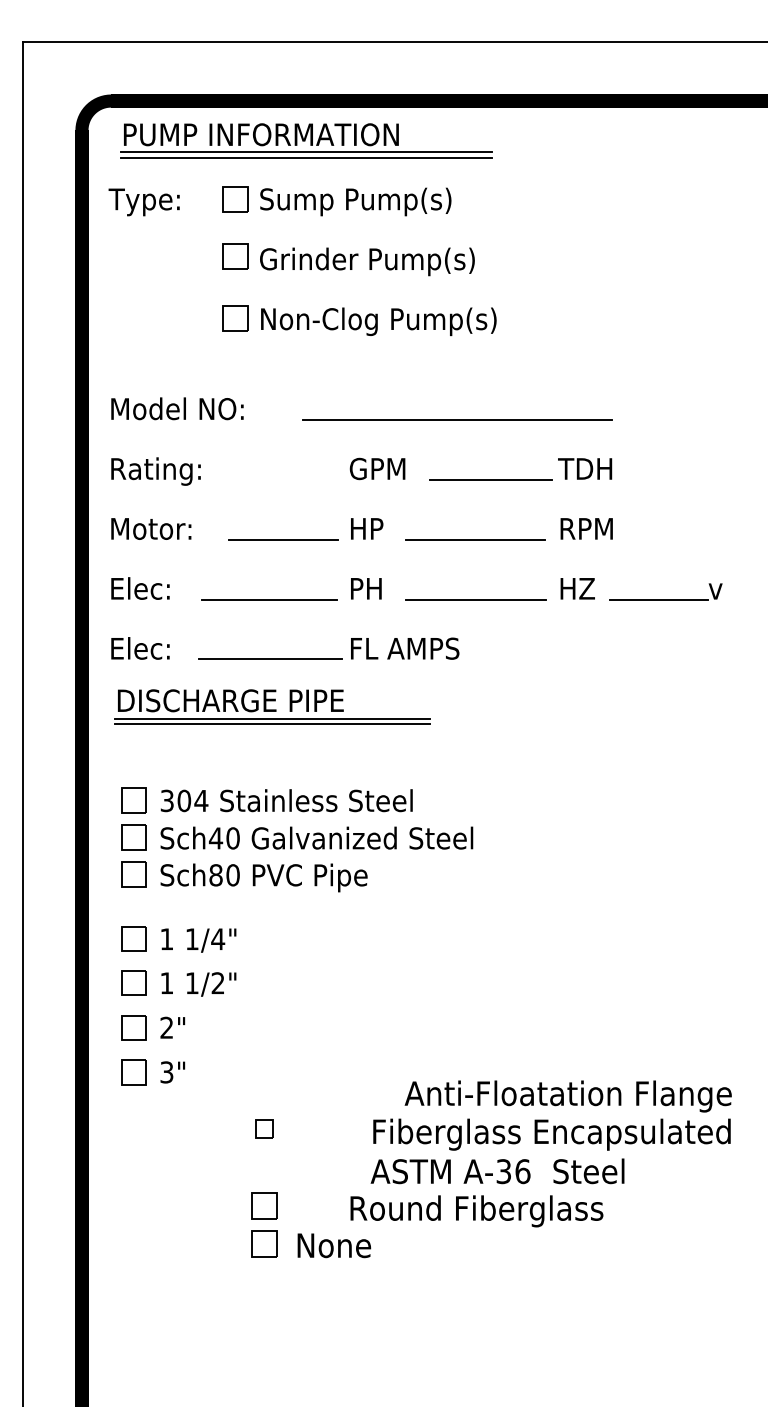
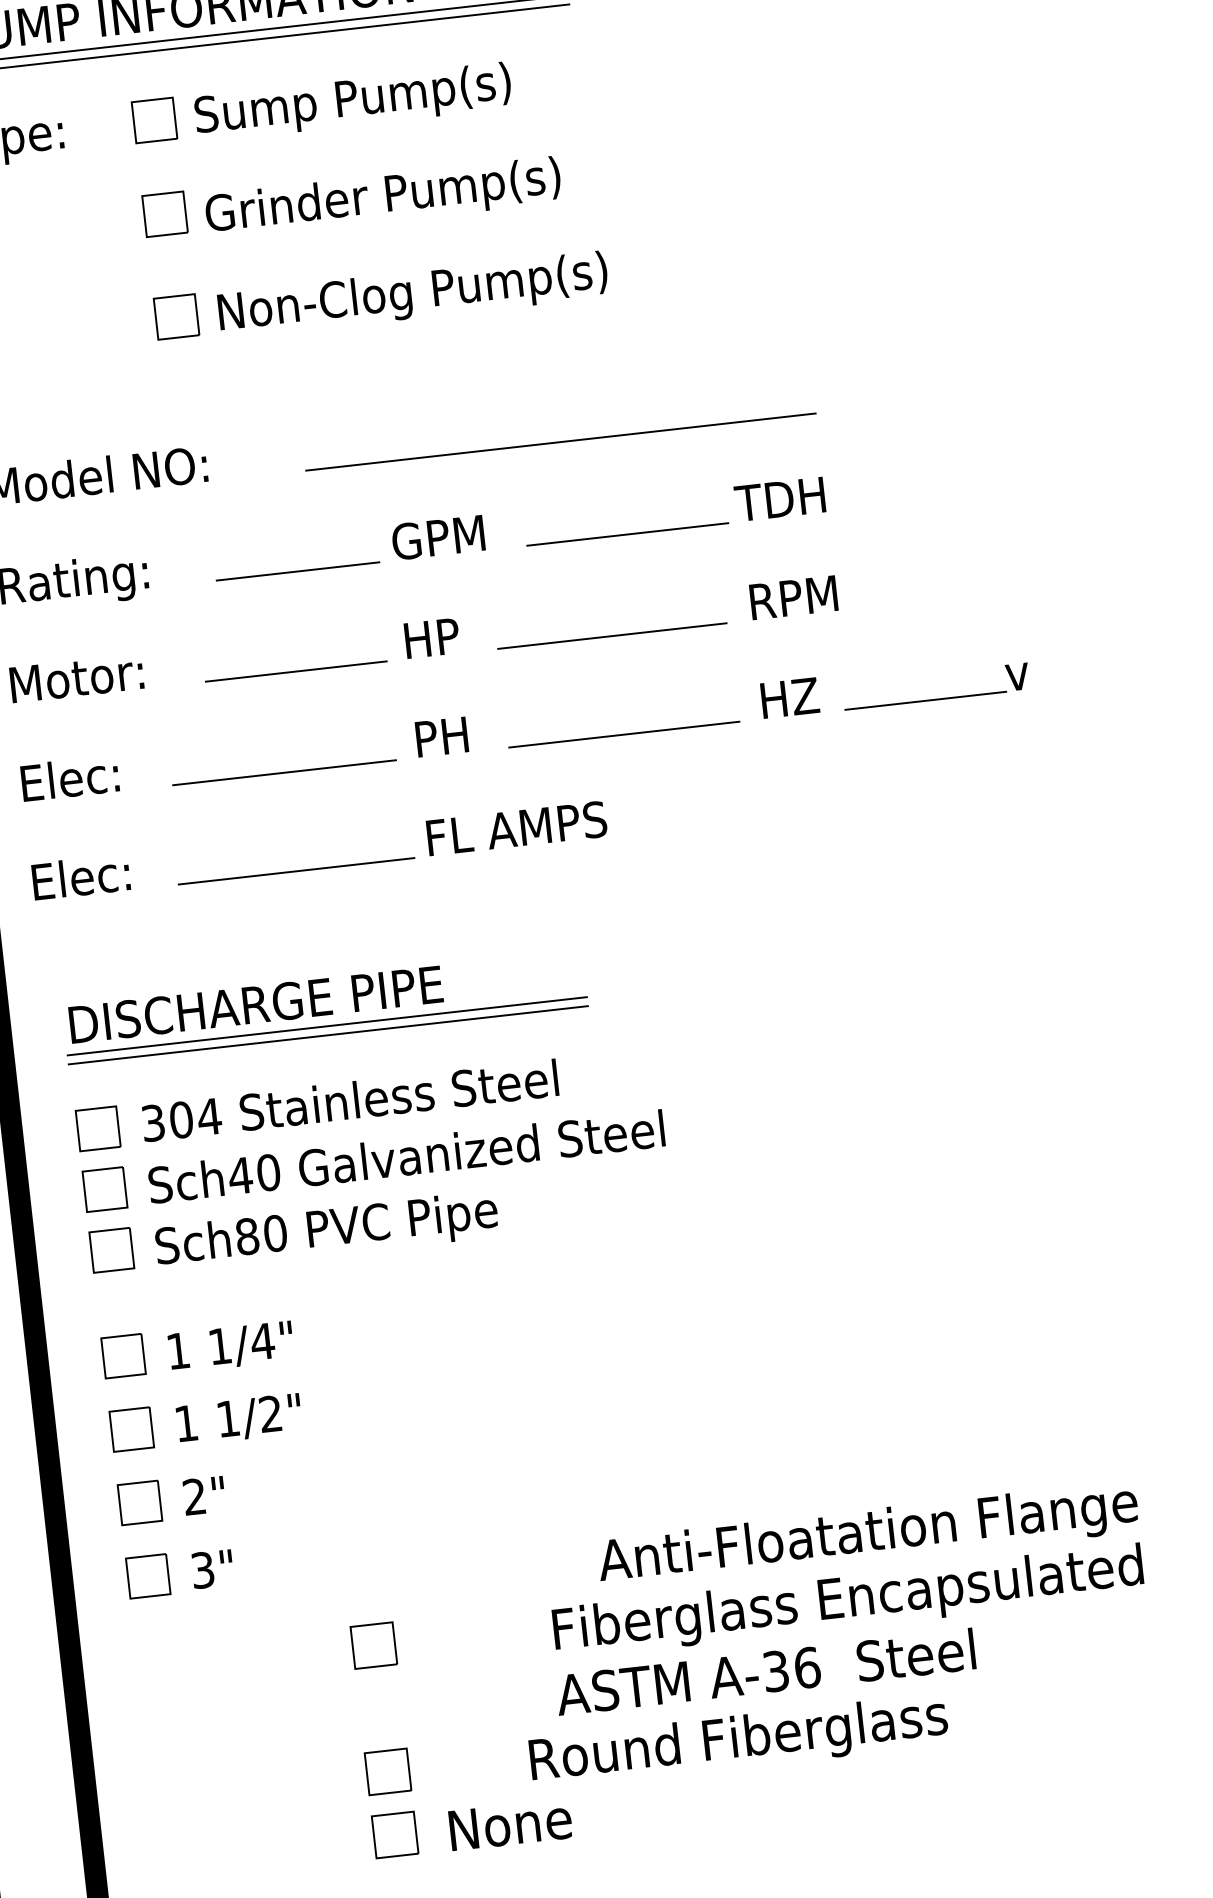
line: (290, 479) -> (296, 571), added
part: (272, 706) -> (325, 1006), moved
part: (264, 1128) -> (373, 1644), size x1.43

